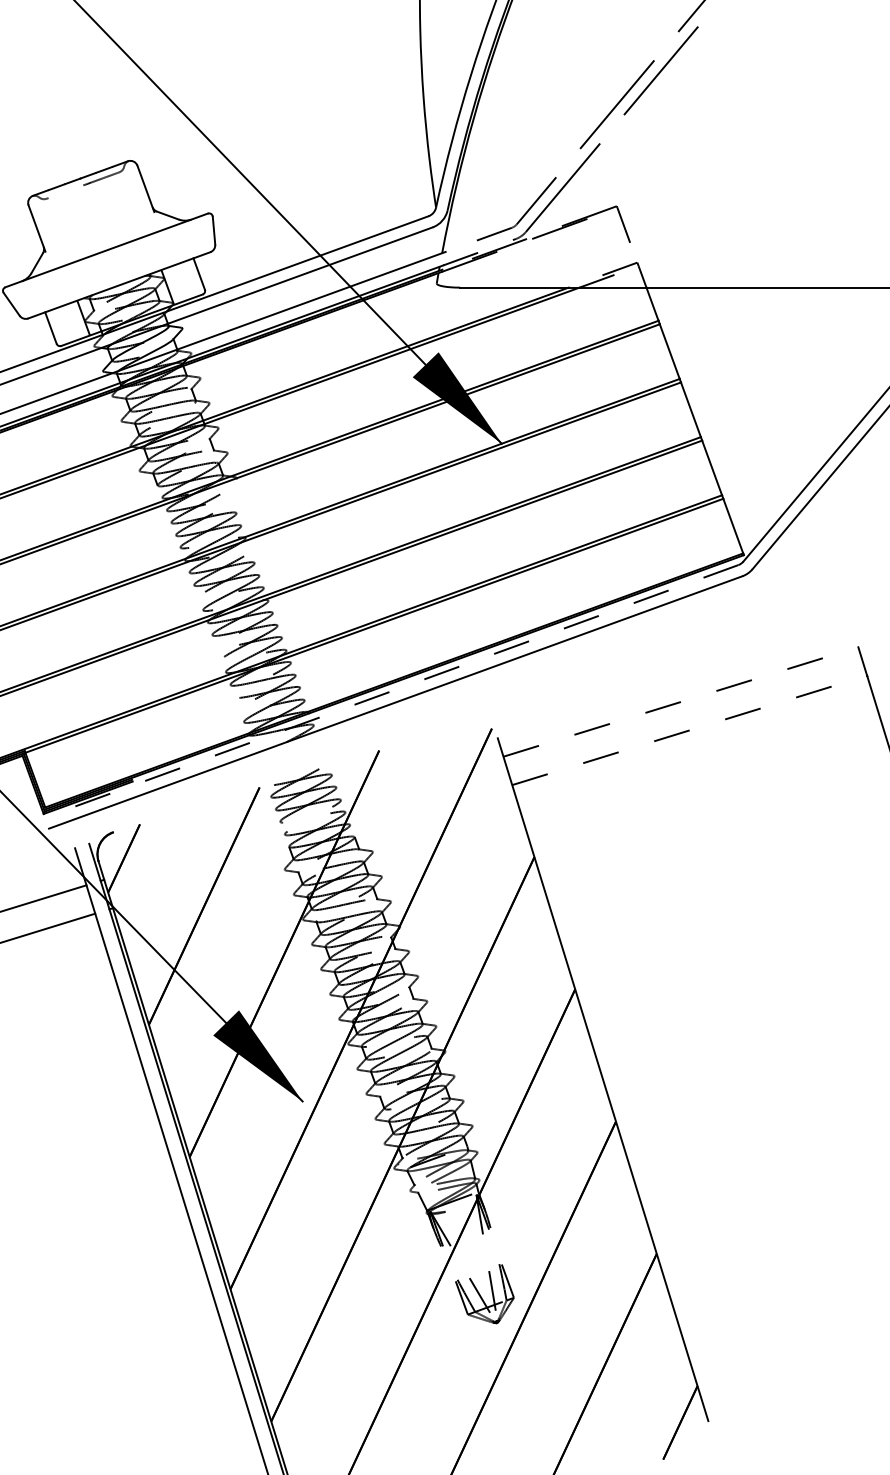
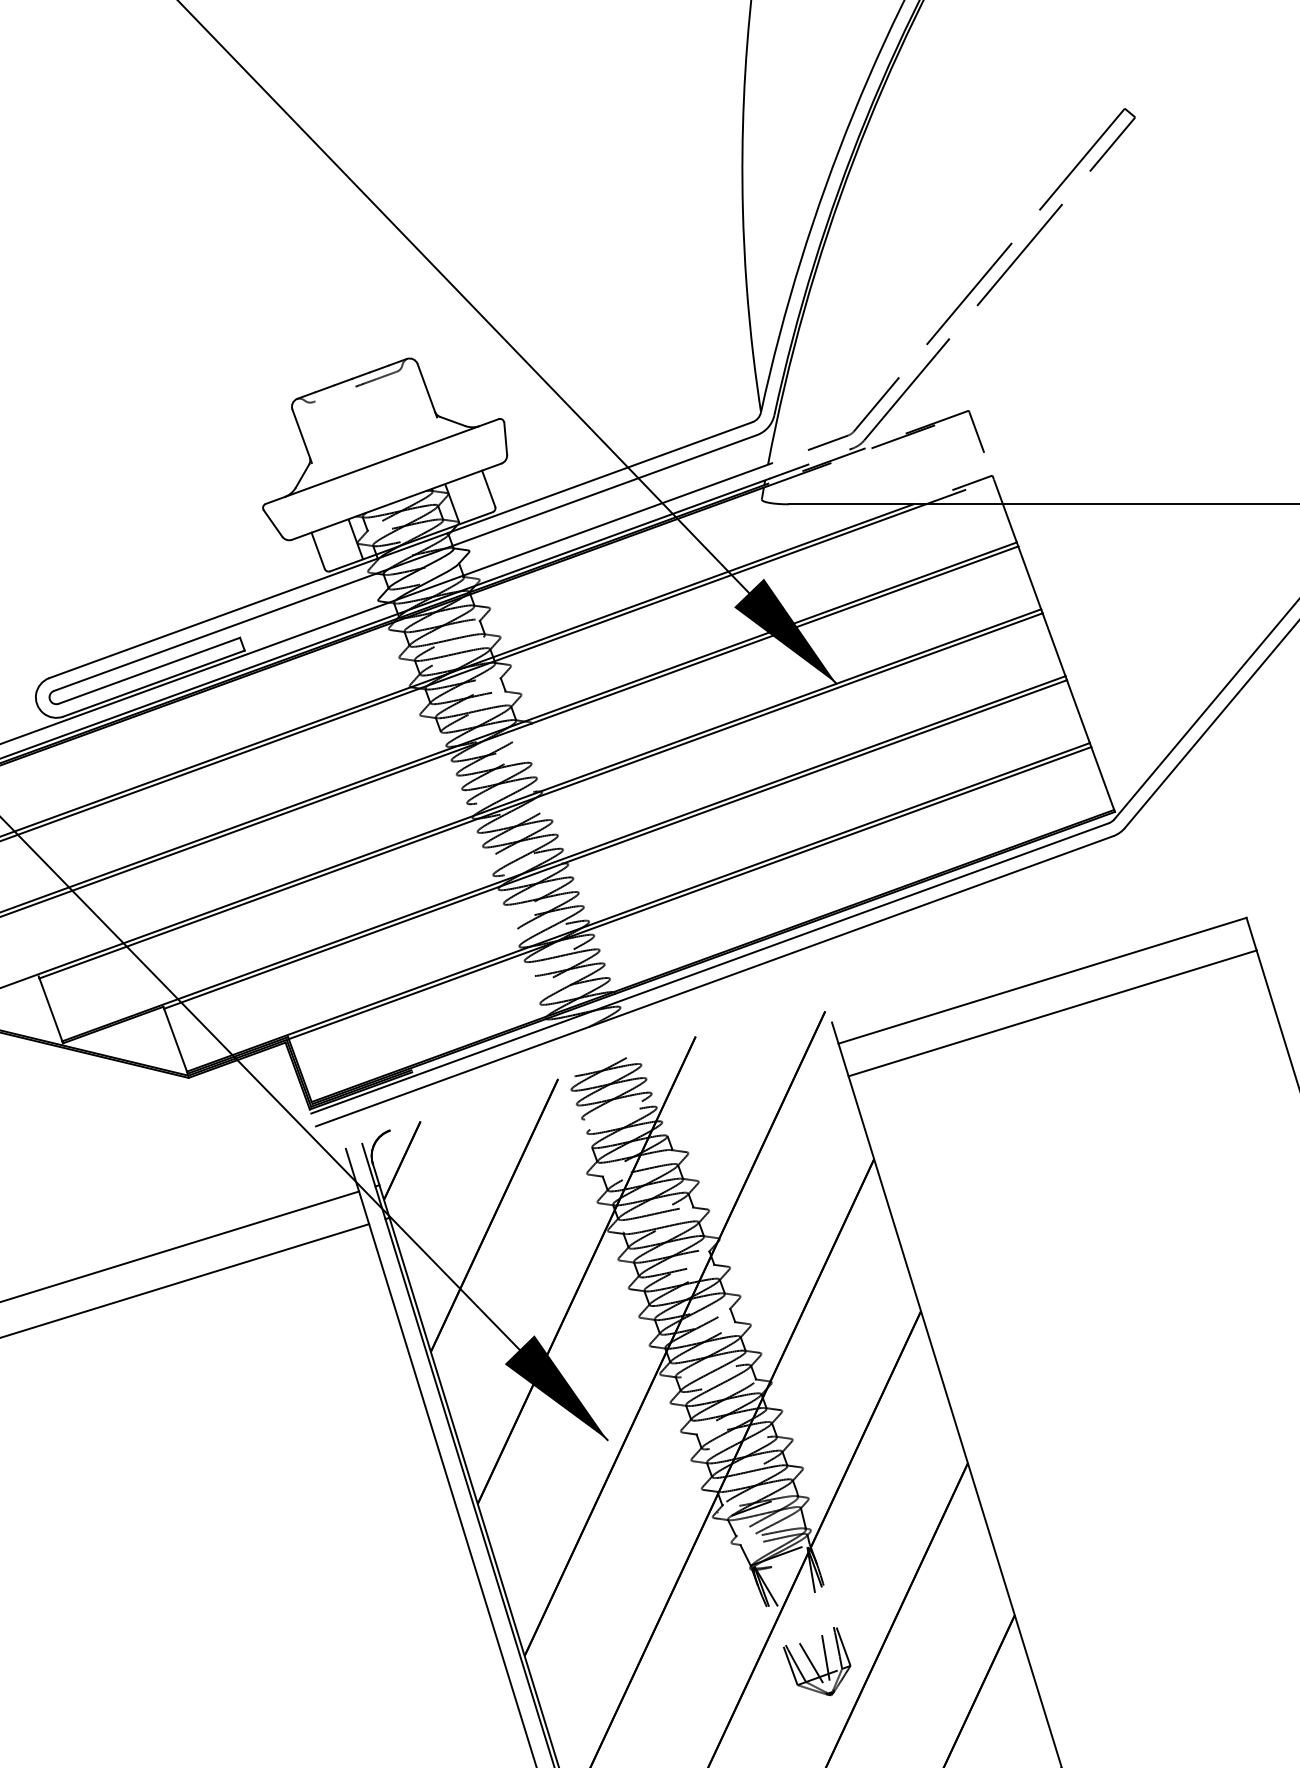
line: (391, 691) -> (709, 968), dashed -> solid
line: (680, 701) -> (1042, 980), dashed -> solid
line: (689, 730) -> (1052, 1013), dashed -> solid

